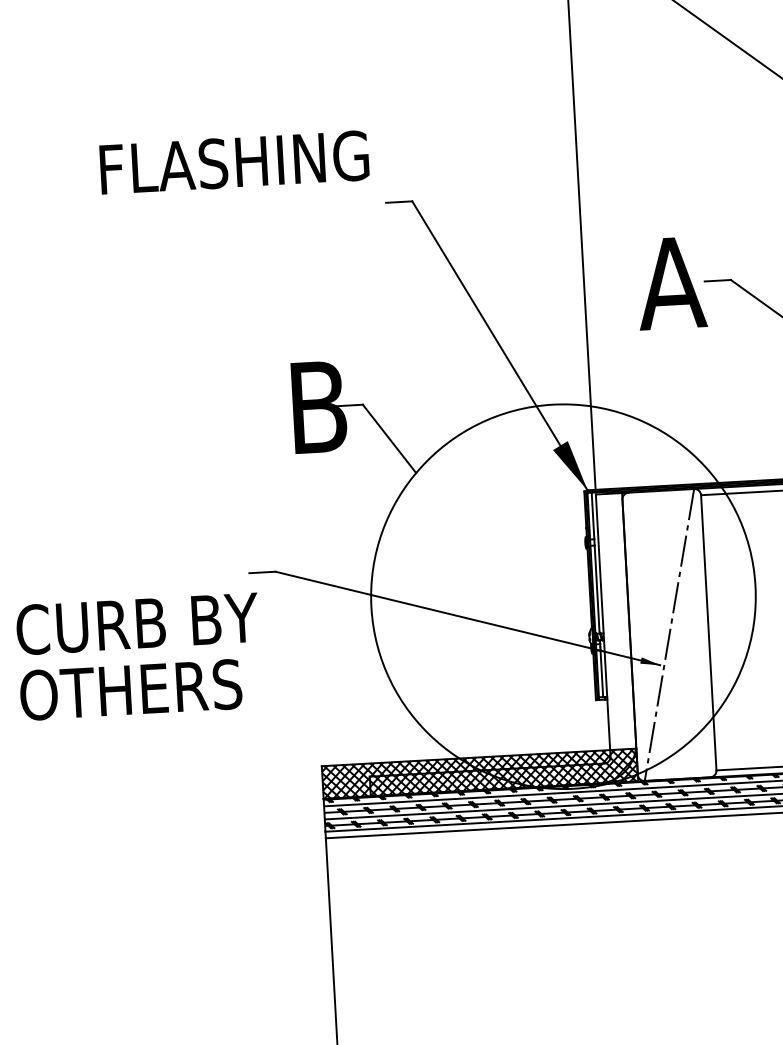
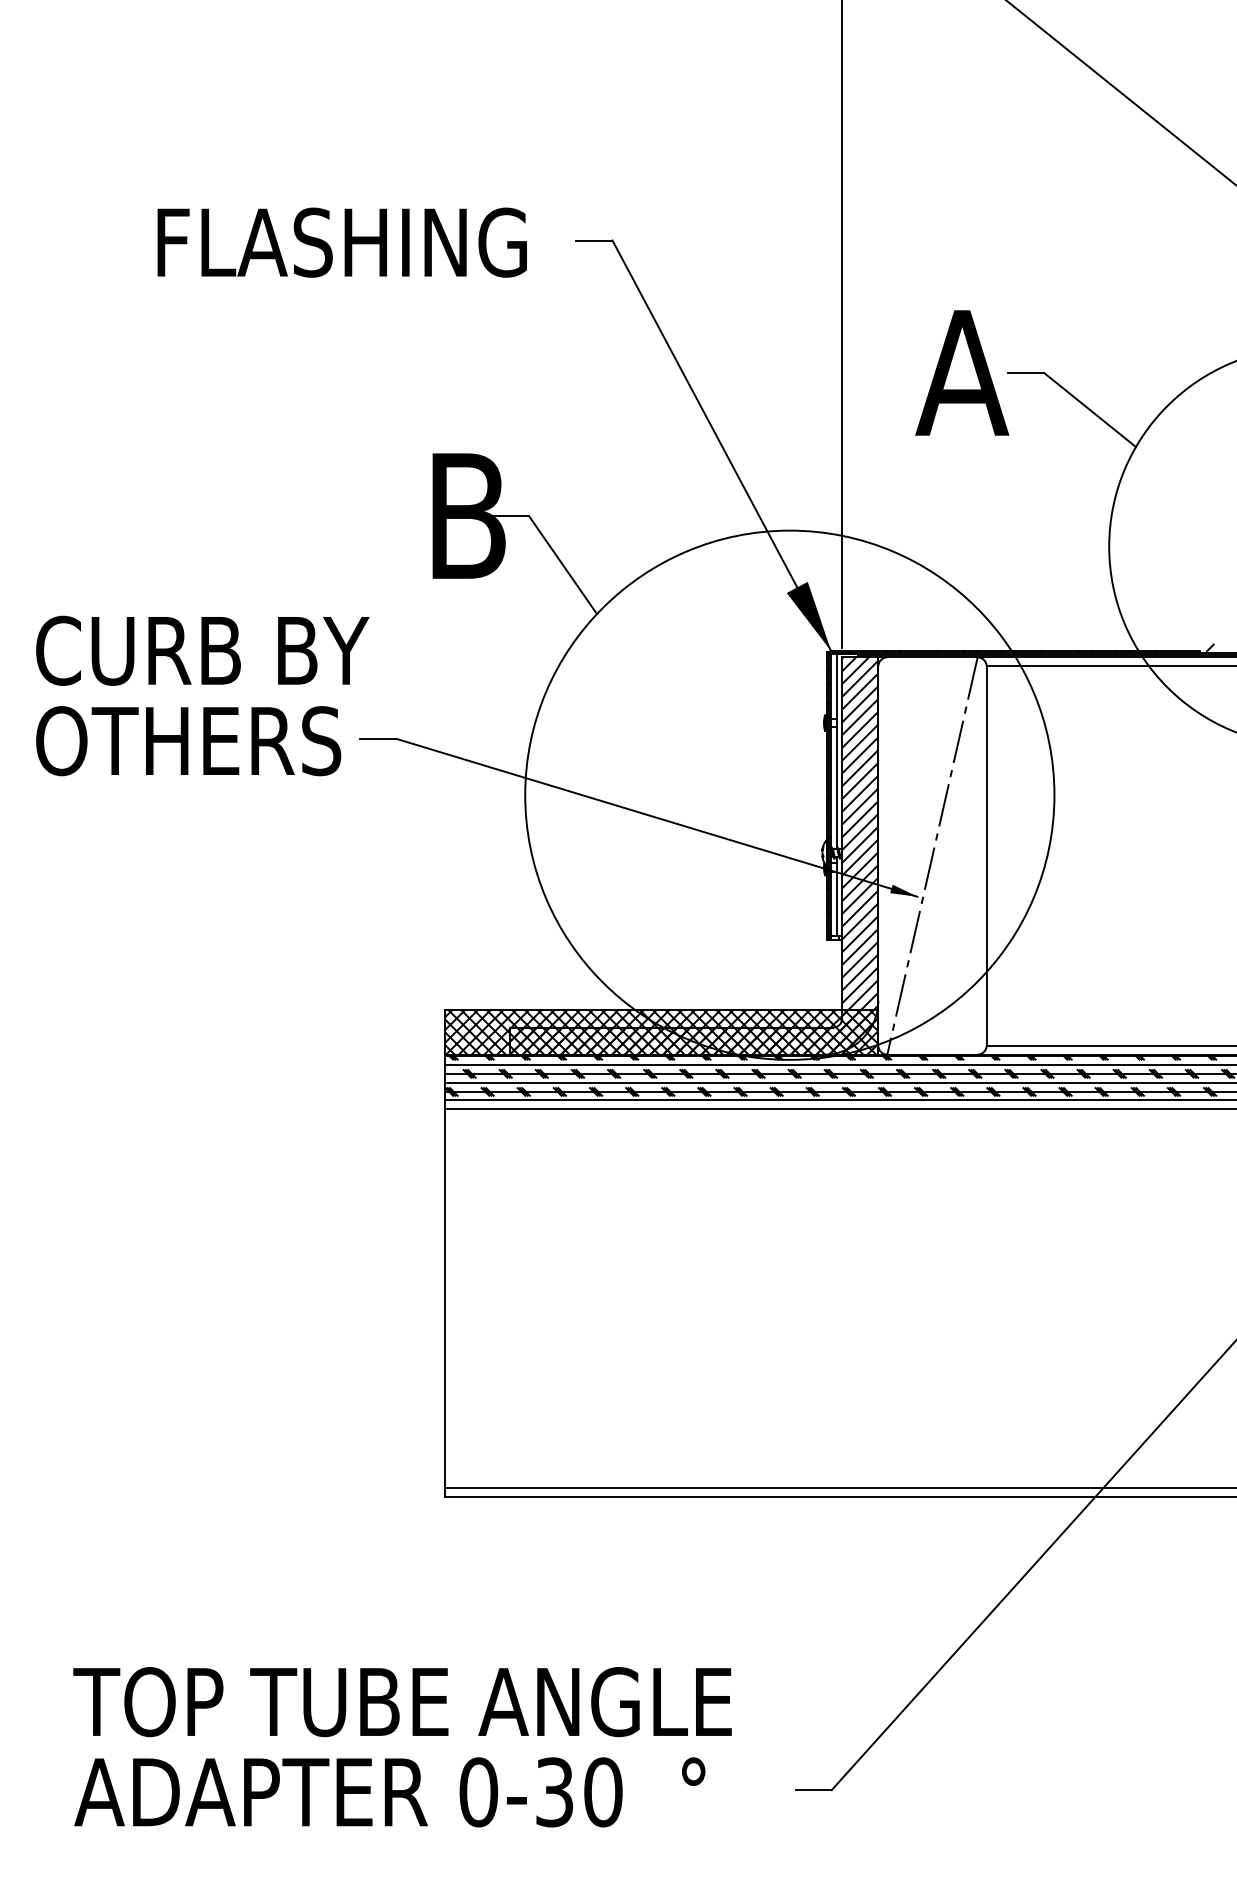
text: (233, 162) -> (341, 242), moved
hatch: (496, 644) -> (693, 855), added
text: (139, 656) -> (202, 695), moved

